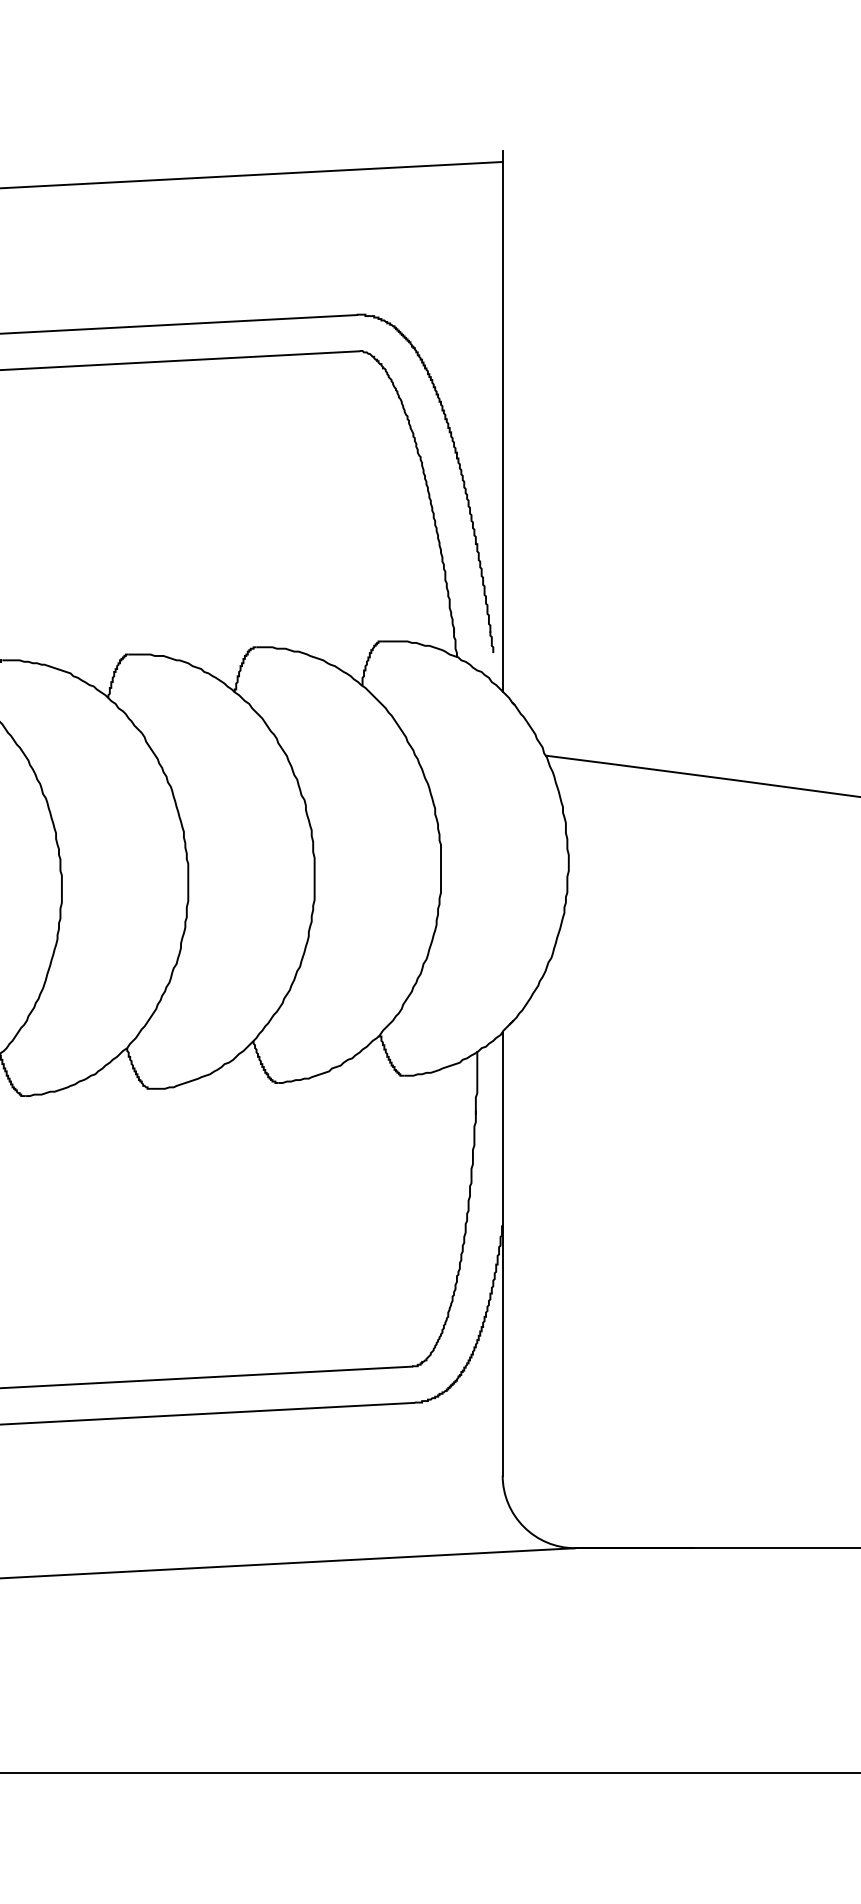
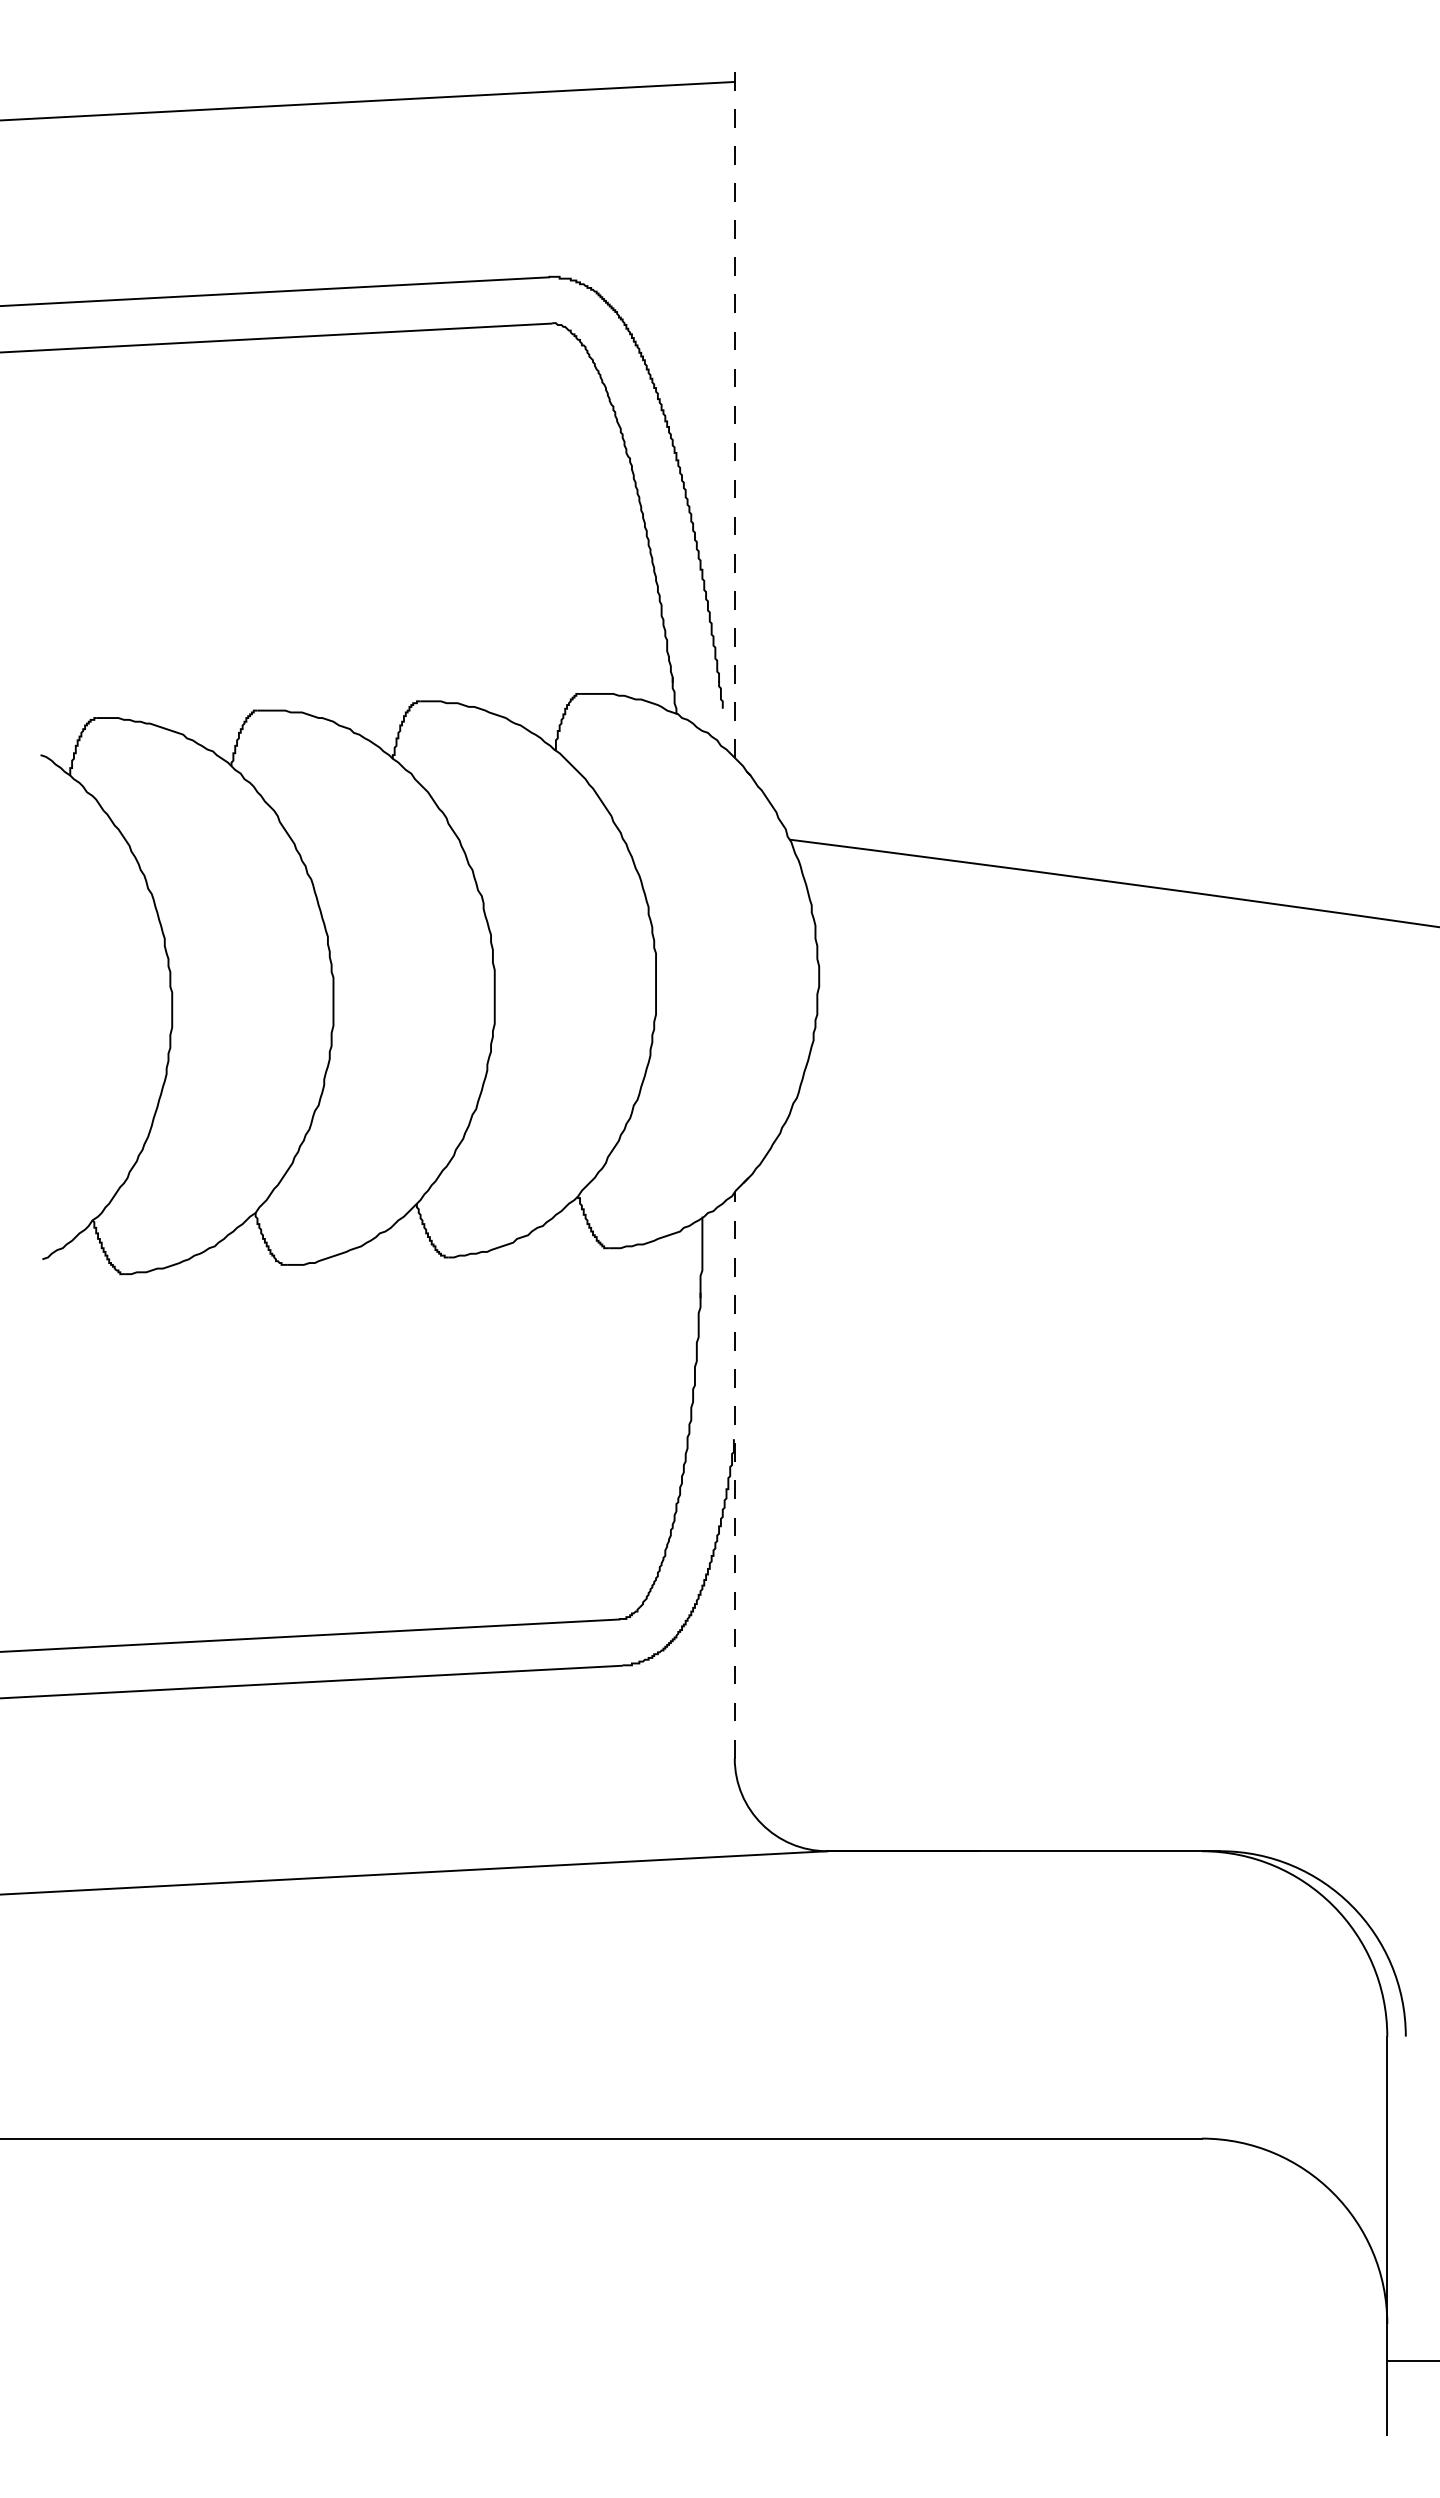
line: (502, 420) -> (734, 412), solid -> dashed
line: (502, 1253) -> (734, 1474), solid -> dashed

